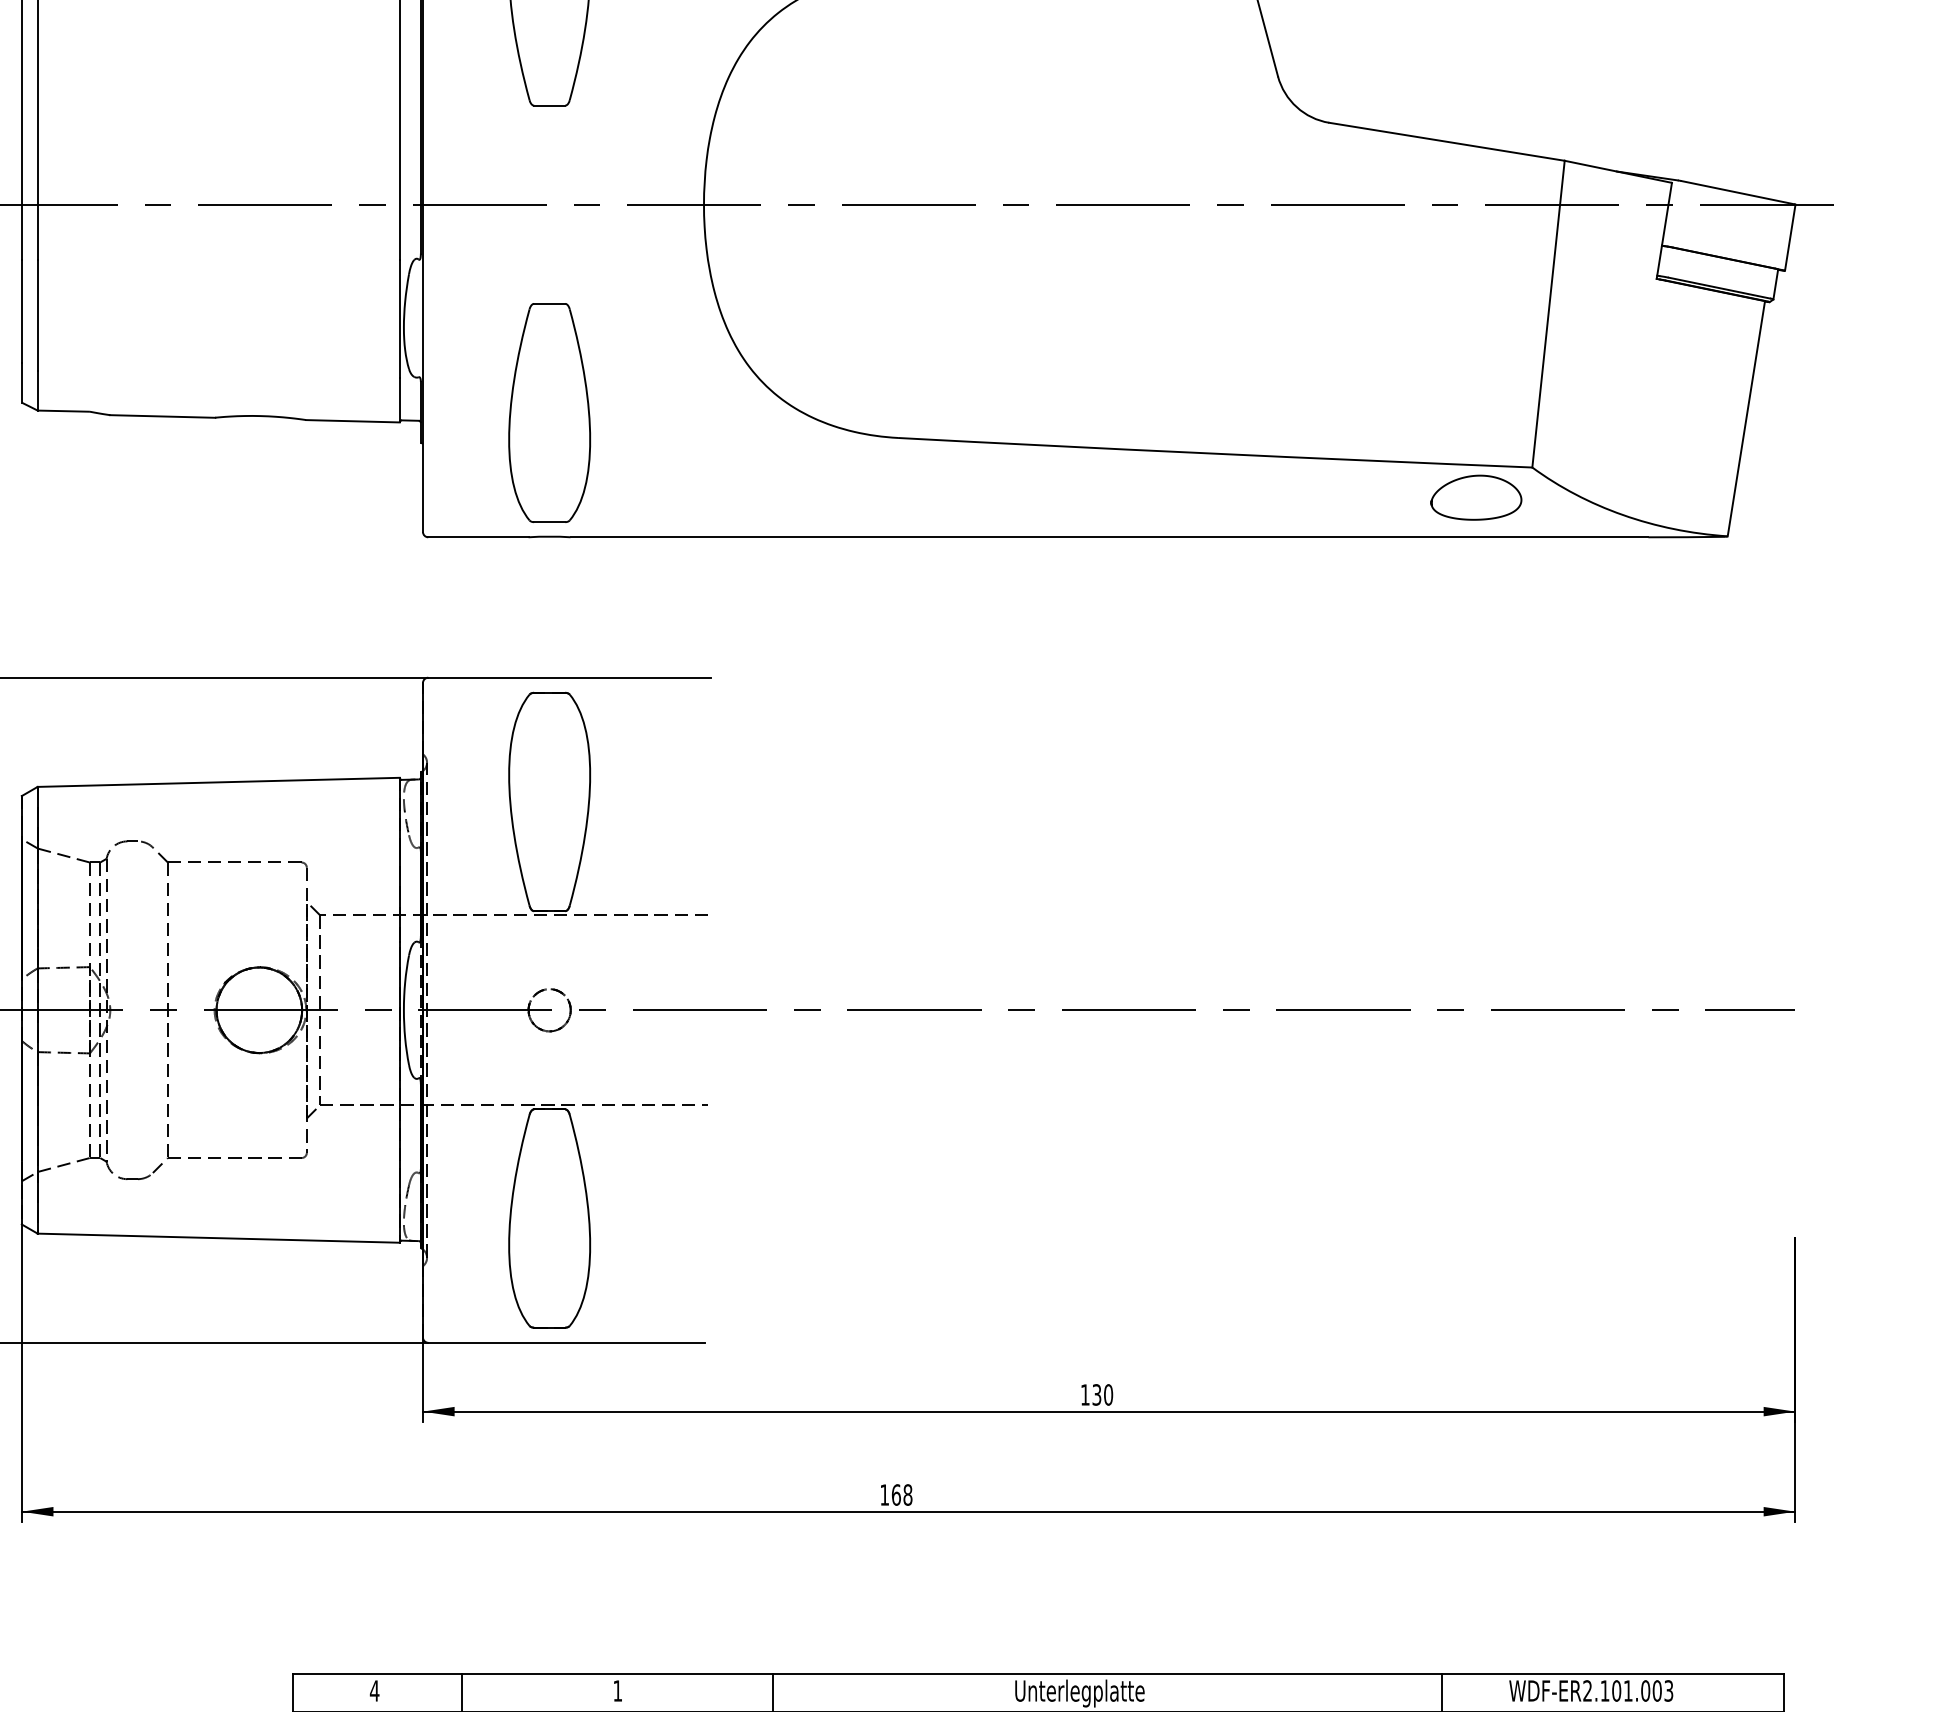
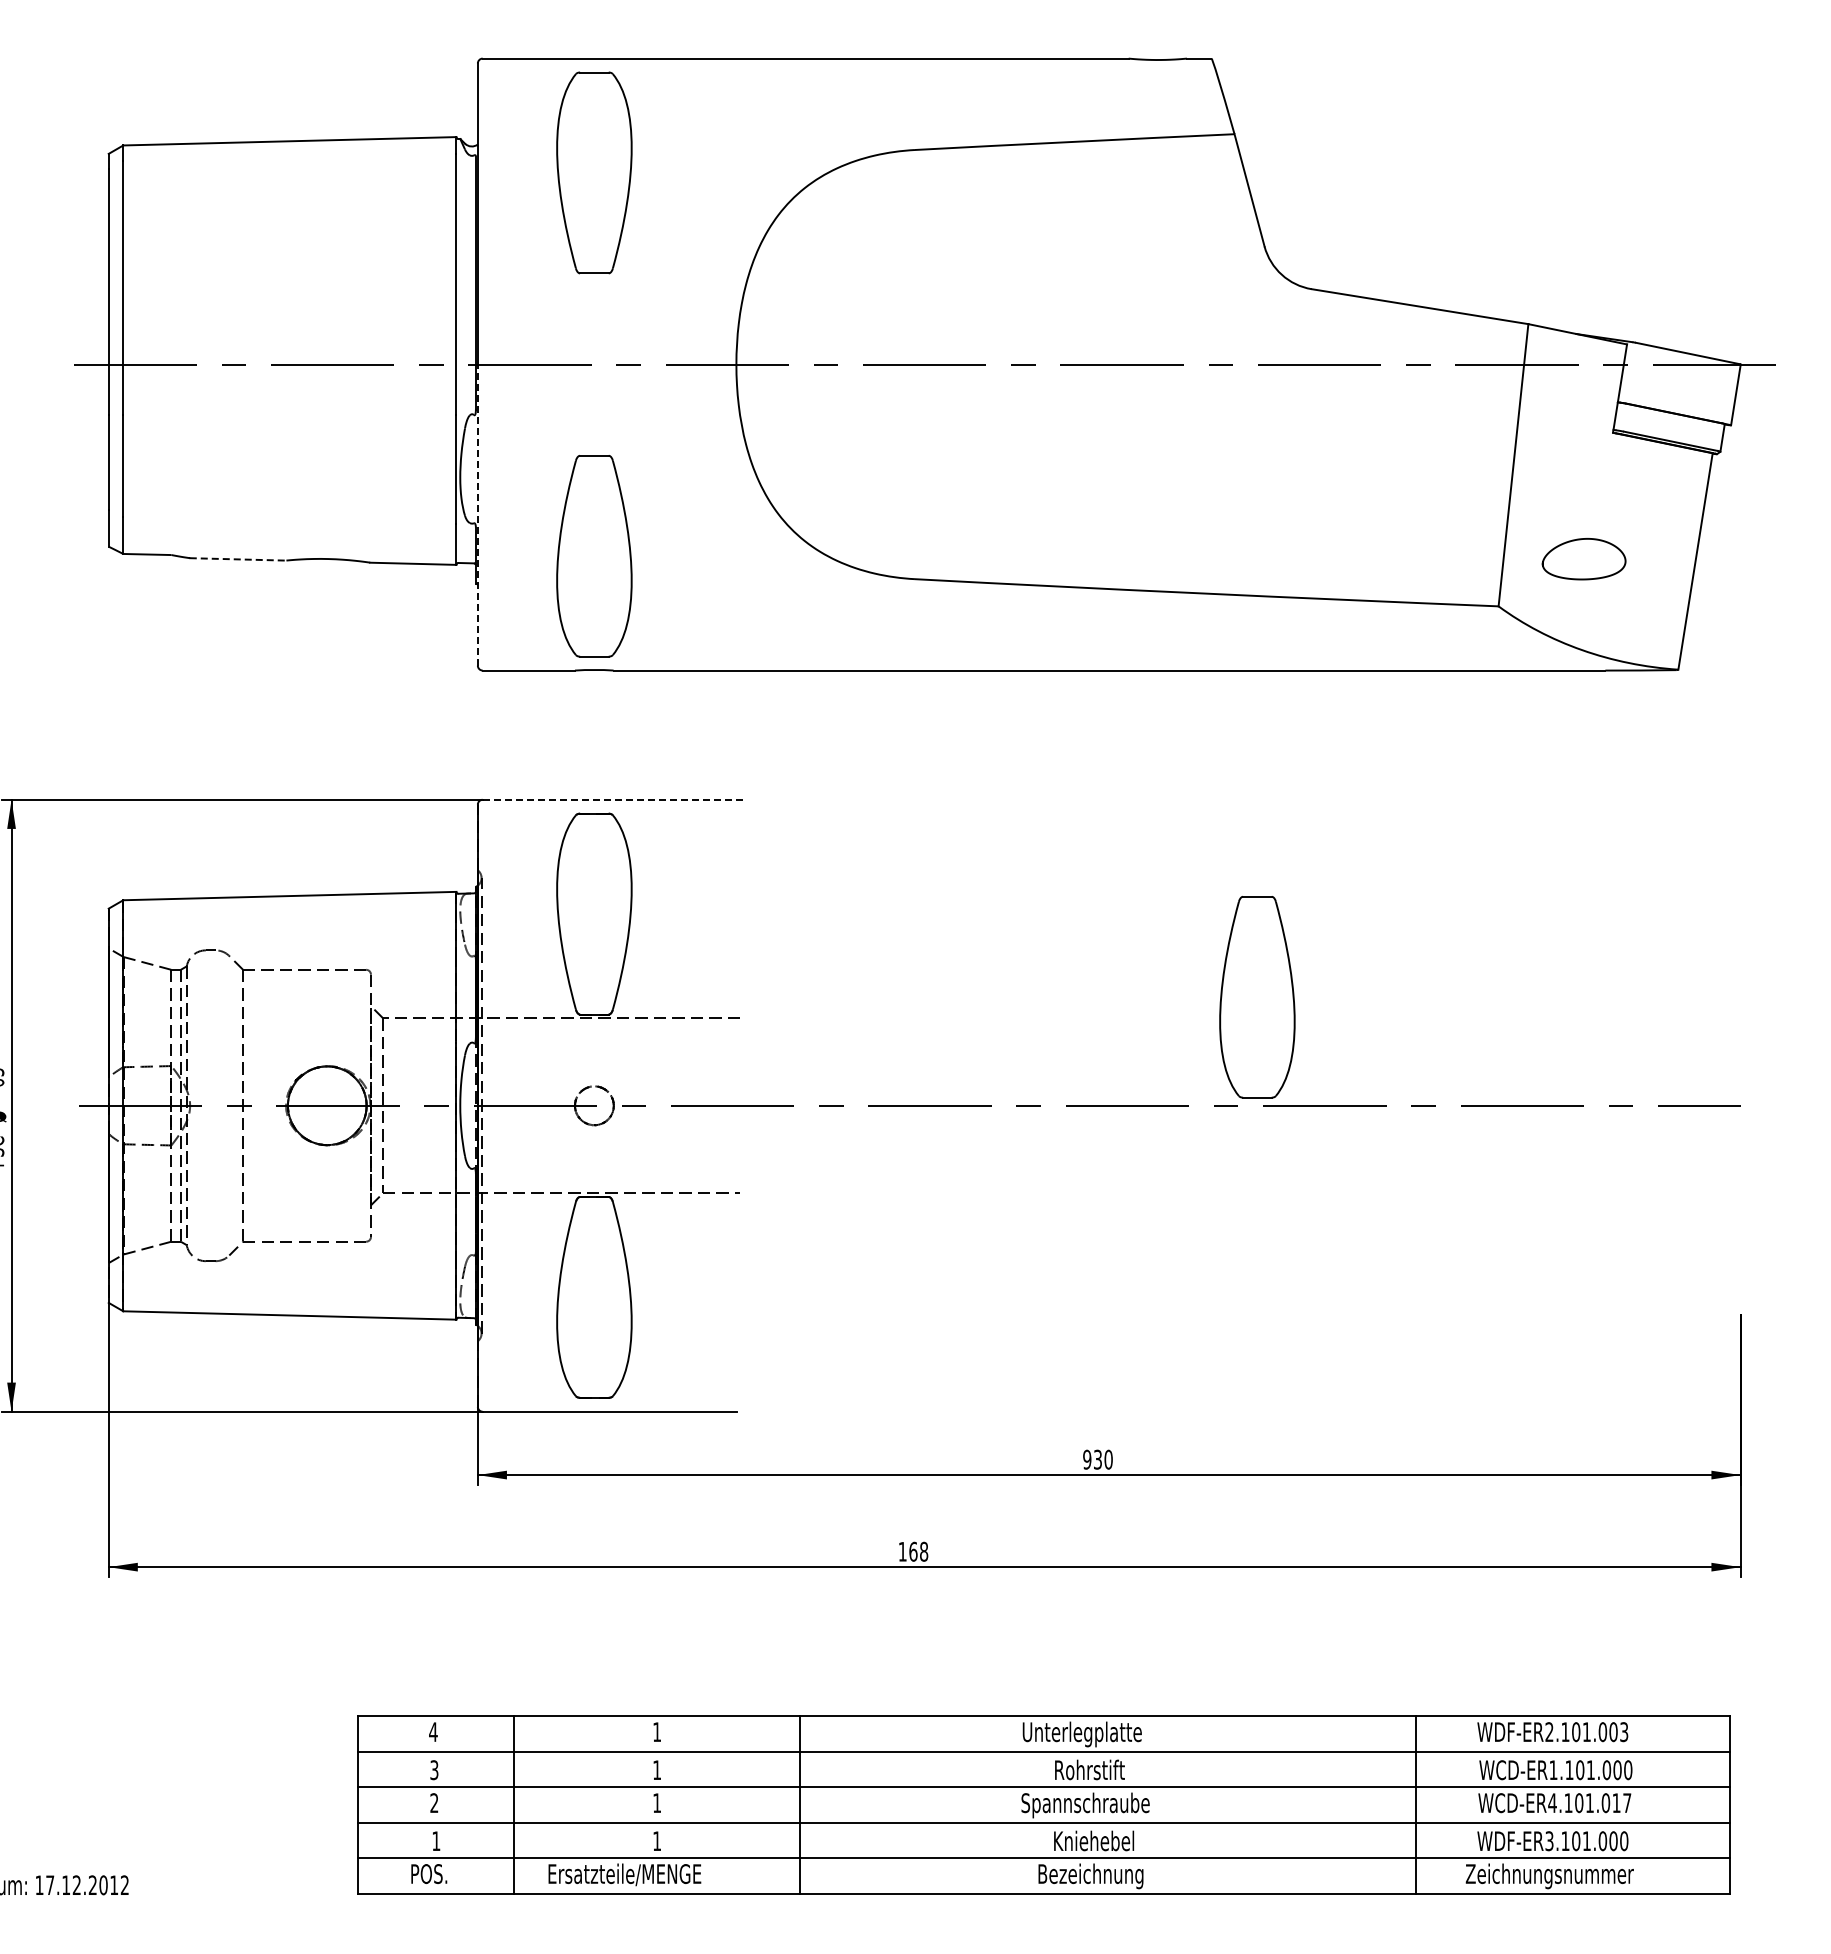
line: (422, 368) -> (477, 515), solid -> dashed
line: (162, 416) -> (238, 559), solid -> dashed
curve: (1475, 518) -> (1583, 578), moved
line: (569, 677) -> (612, 799), solid -> dashed
part: (1270, 892) -> (1257, 997), added
text: (1085, 1394) -> (1087, 1459), 130 -> 930

